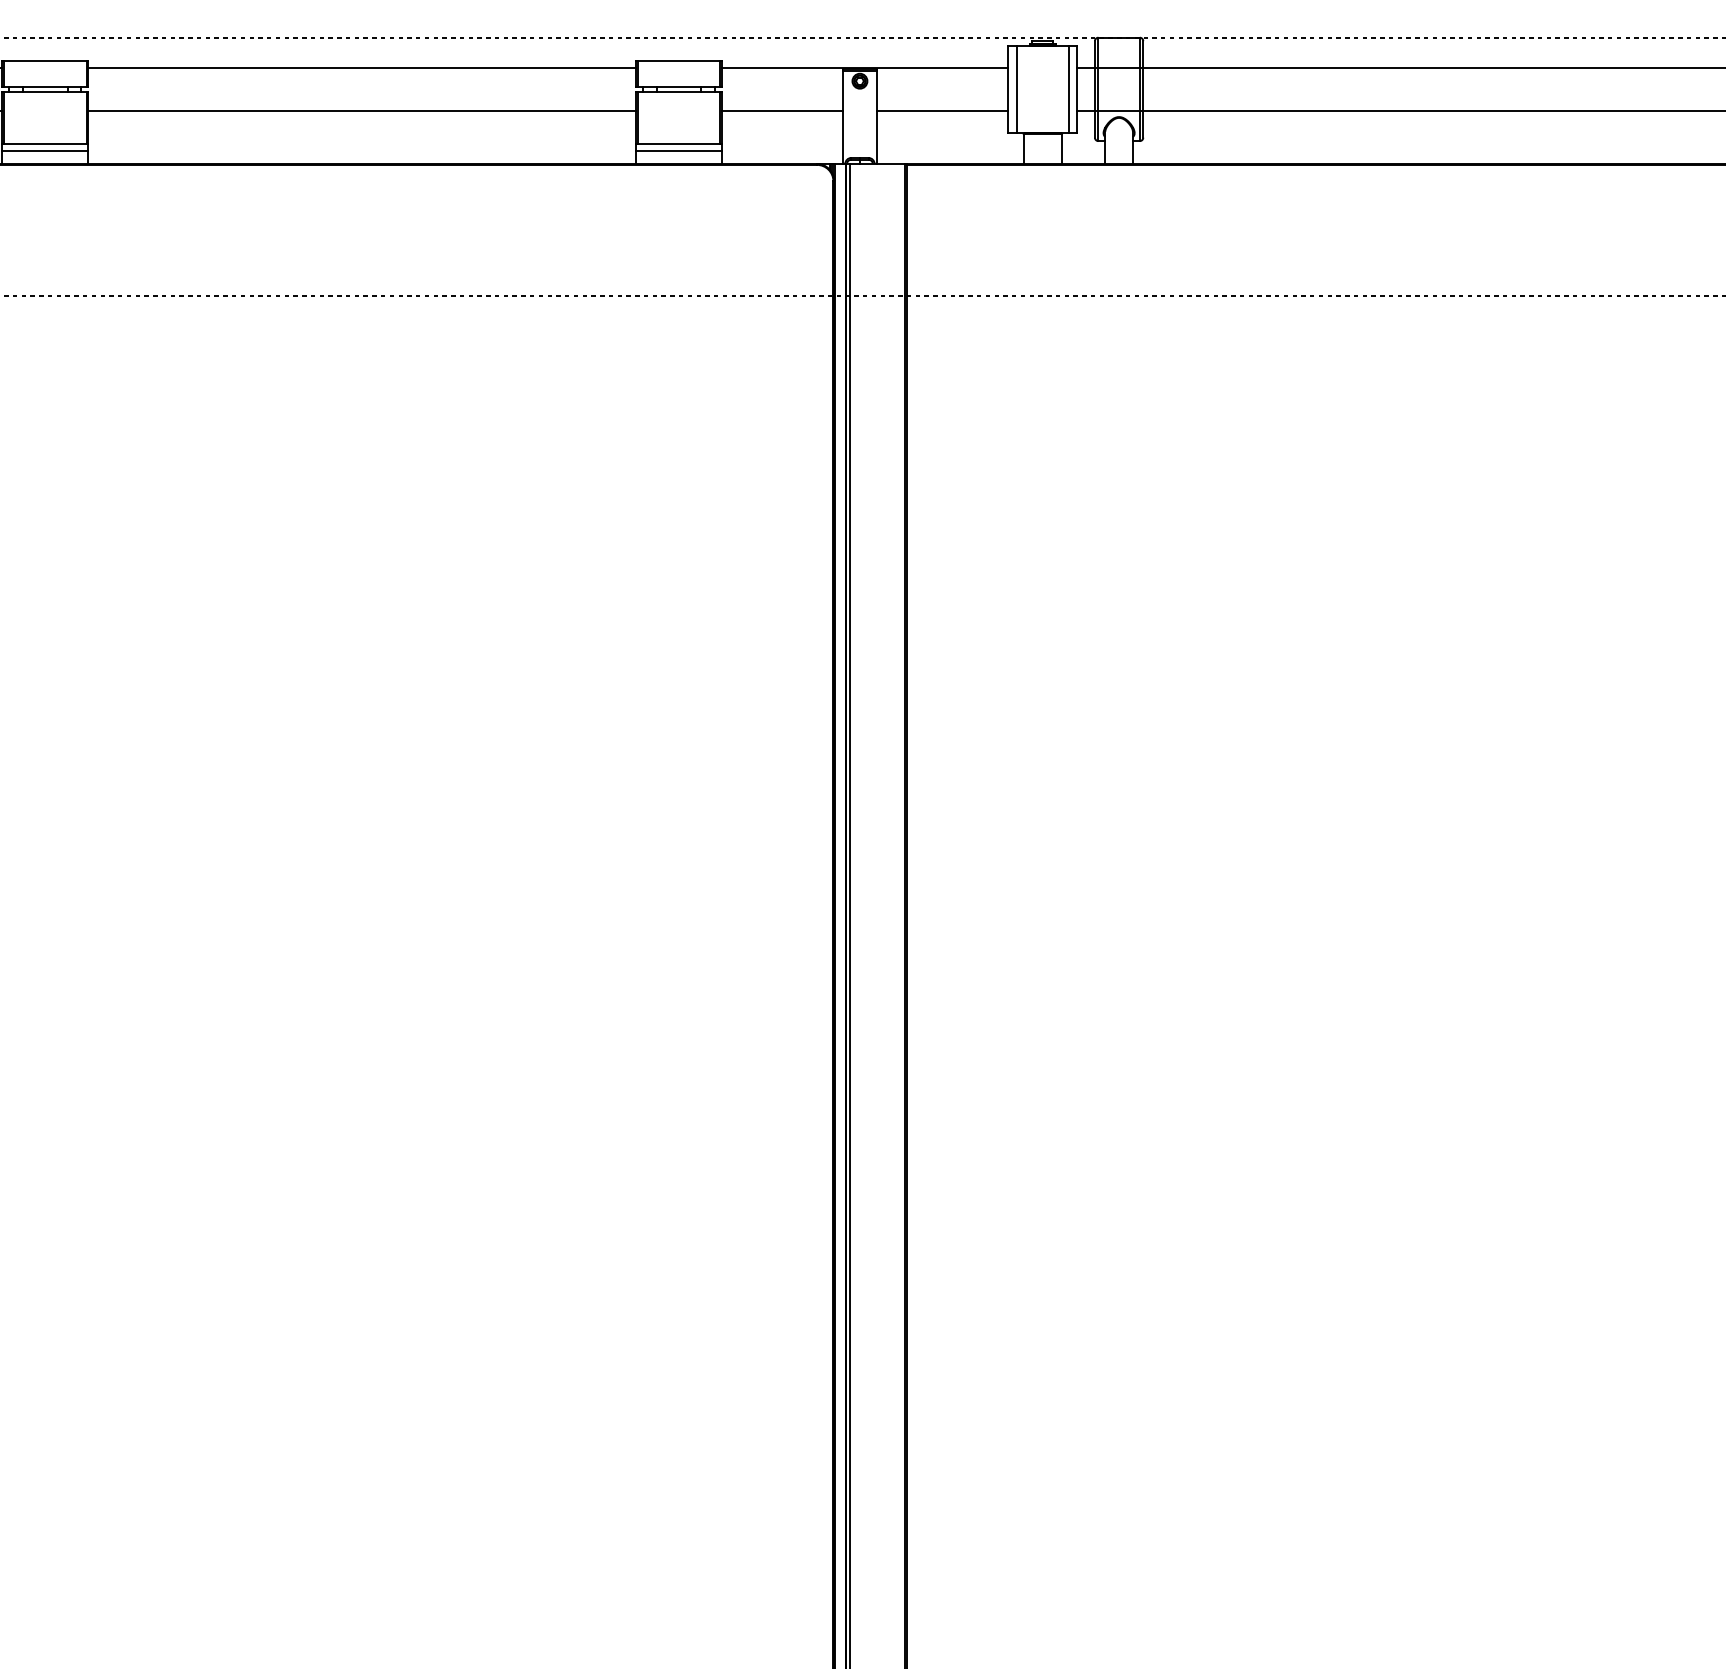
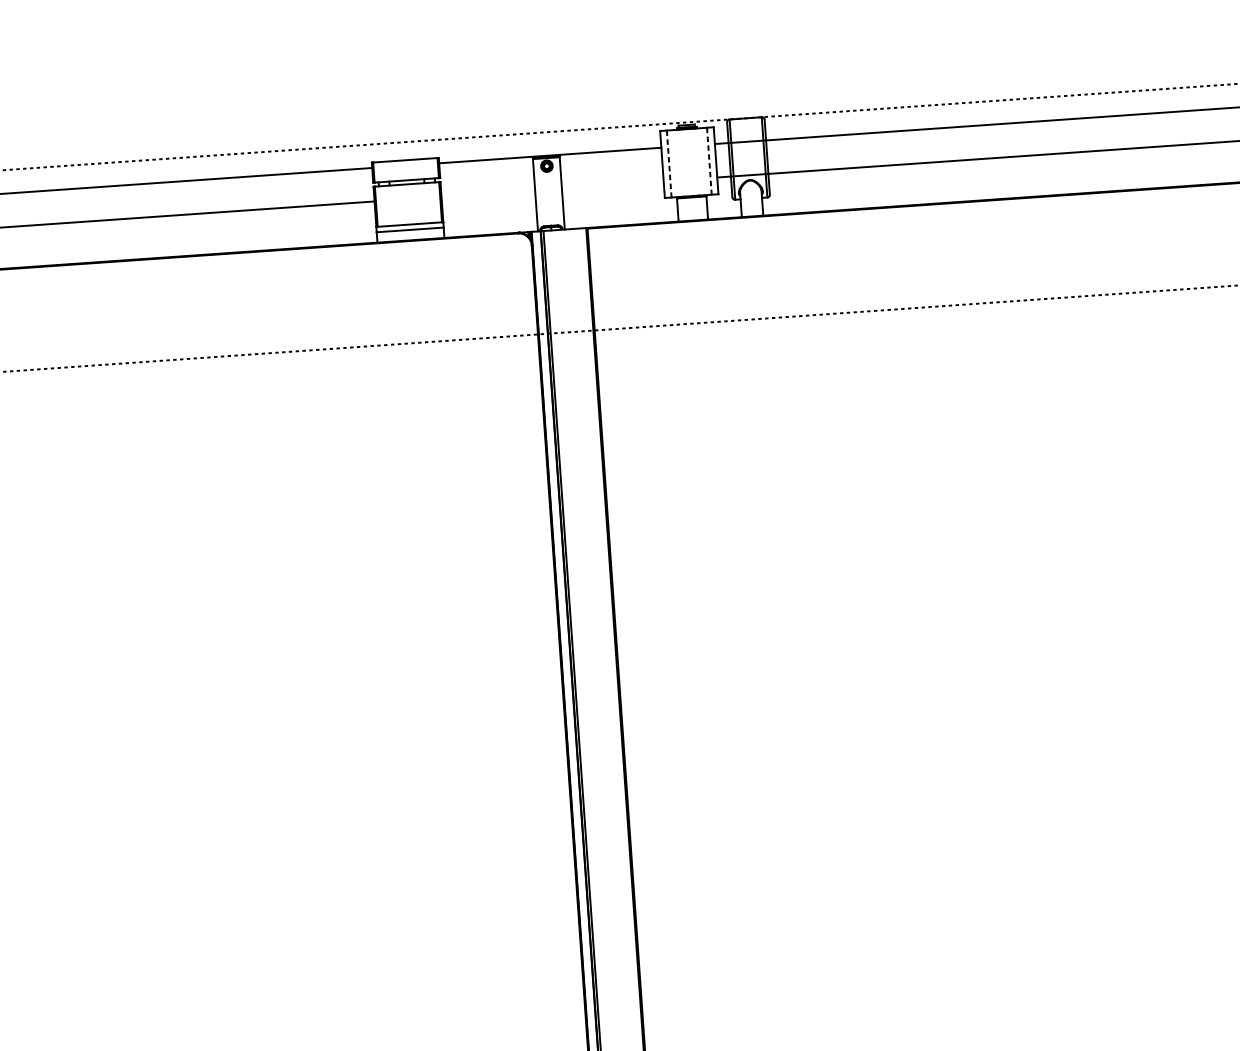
line: (1016, 89) -> (668, 164), solid -> dashed
line: (1068, 89) -> (709, 161), solid -> dashed
line: (782, 110) -> (488, 193), removed
line: (942, 110) -> (612, 184), removed

